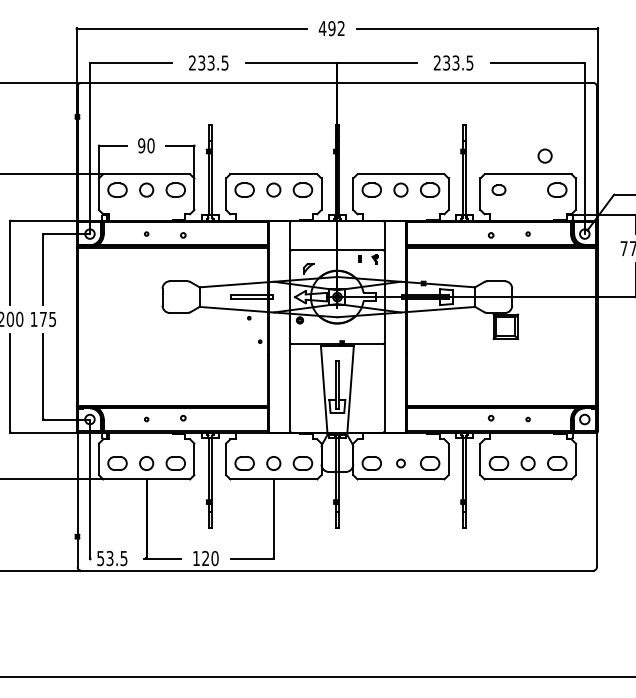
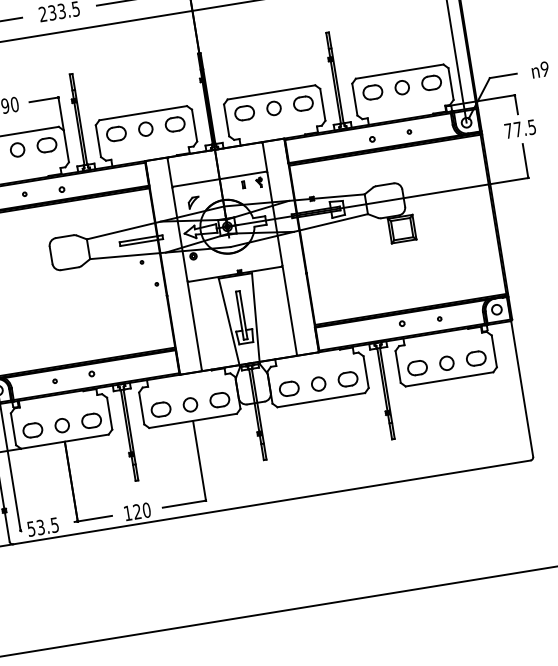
circle: (544, 155) -> (401, 87), moved
part: (498, 189) -> (372, 91), size x1.43
circle: (400, 463) -> (318, 384), size x1.67

